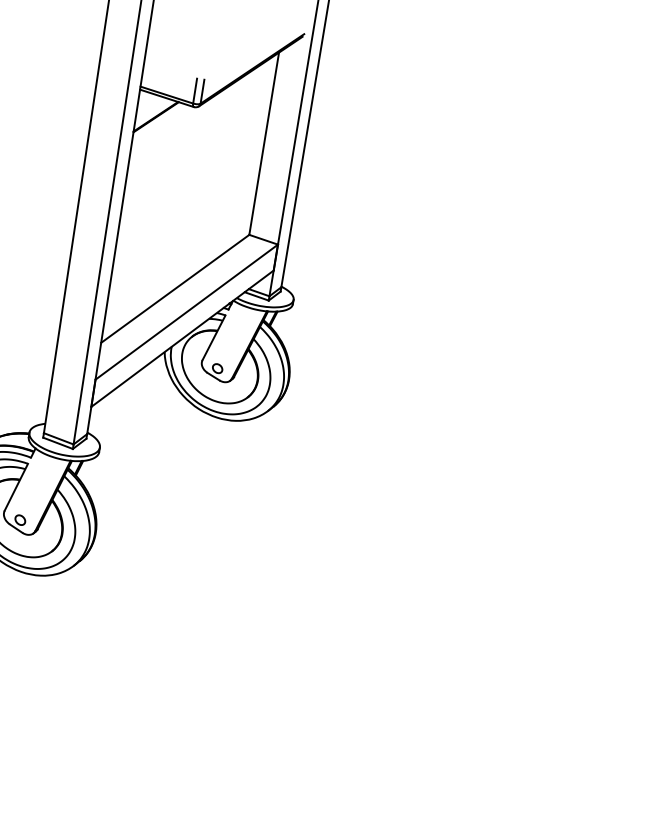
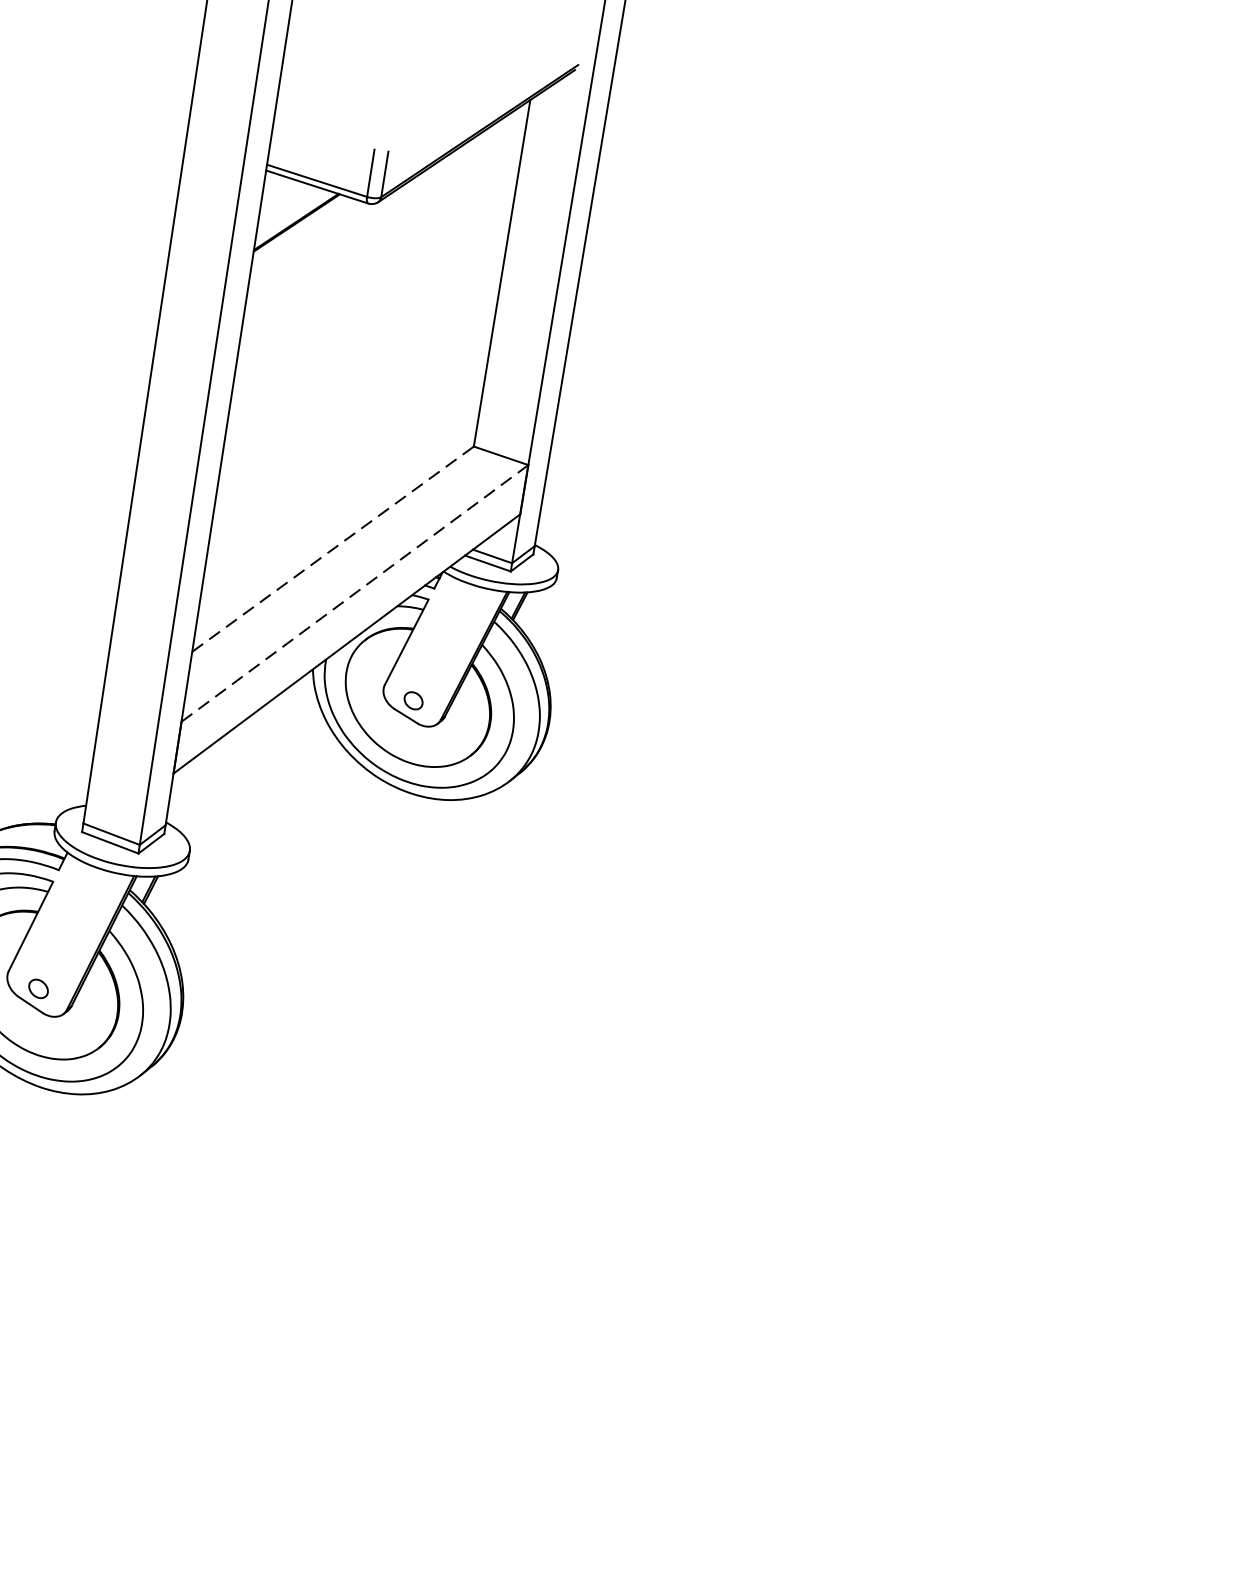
line: (175, 288) -> (333, 548), solid -> dashed
line: (187, 311) -> (356, 592), solid -> dashed

